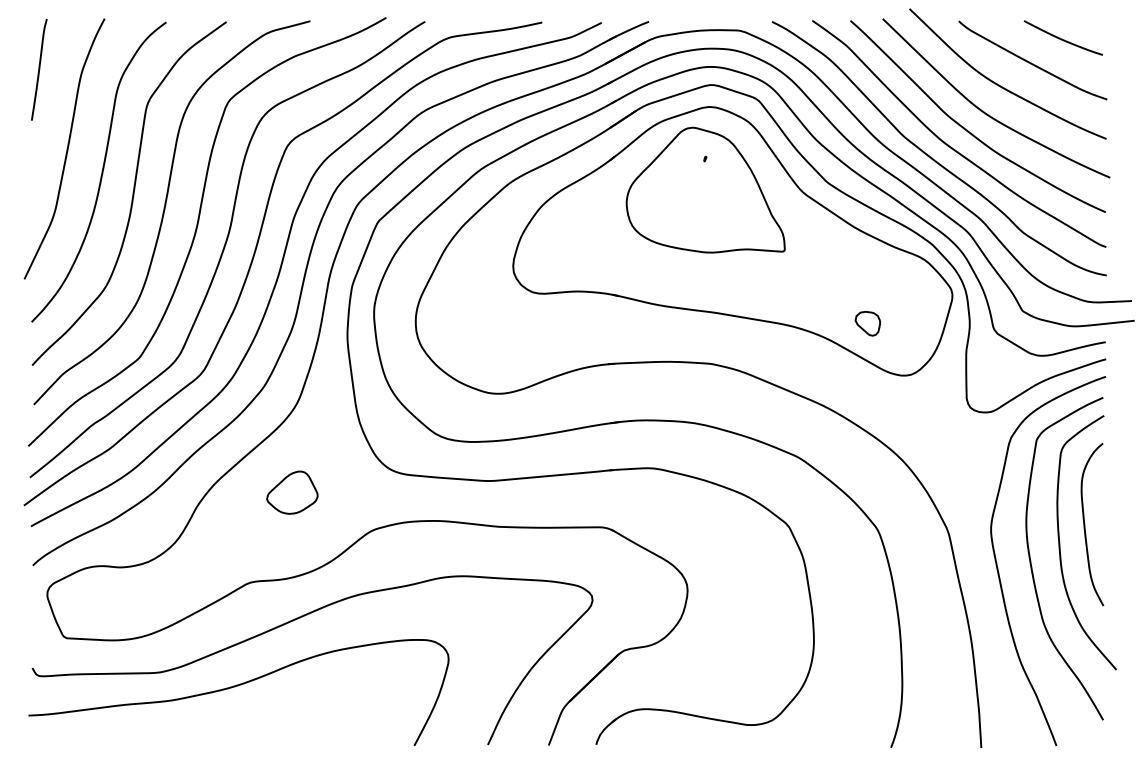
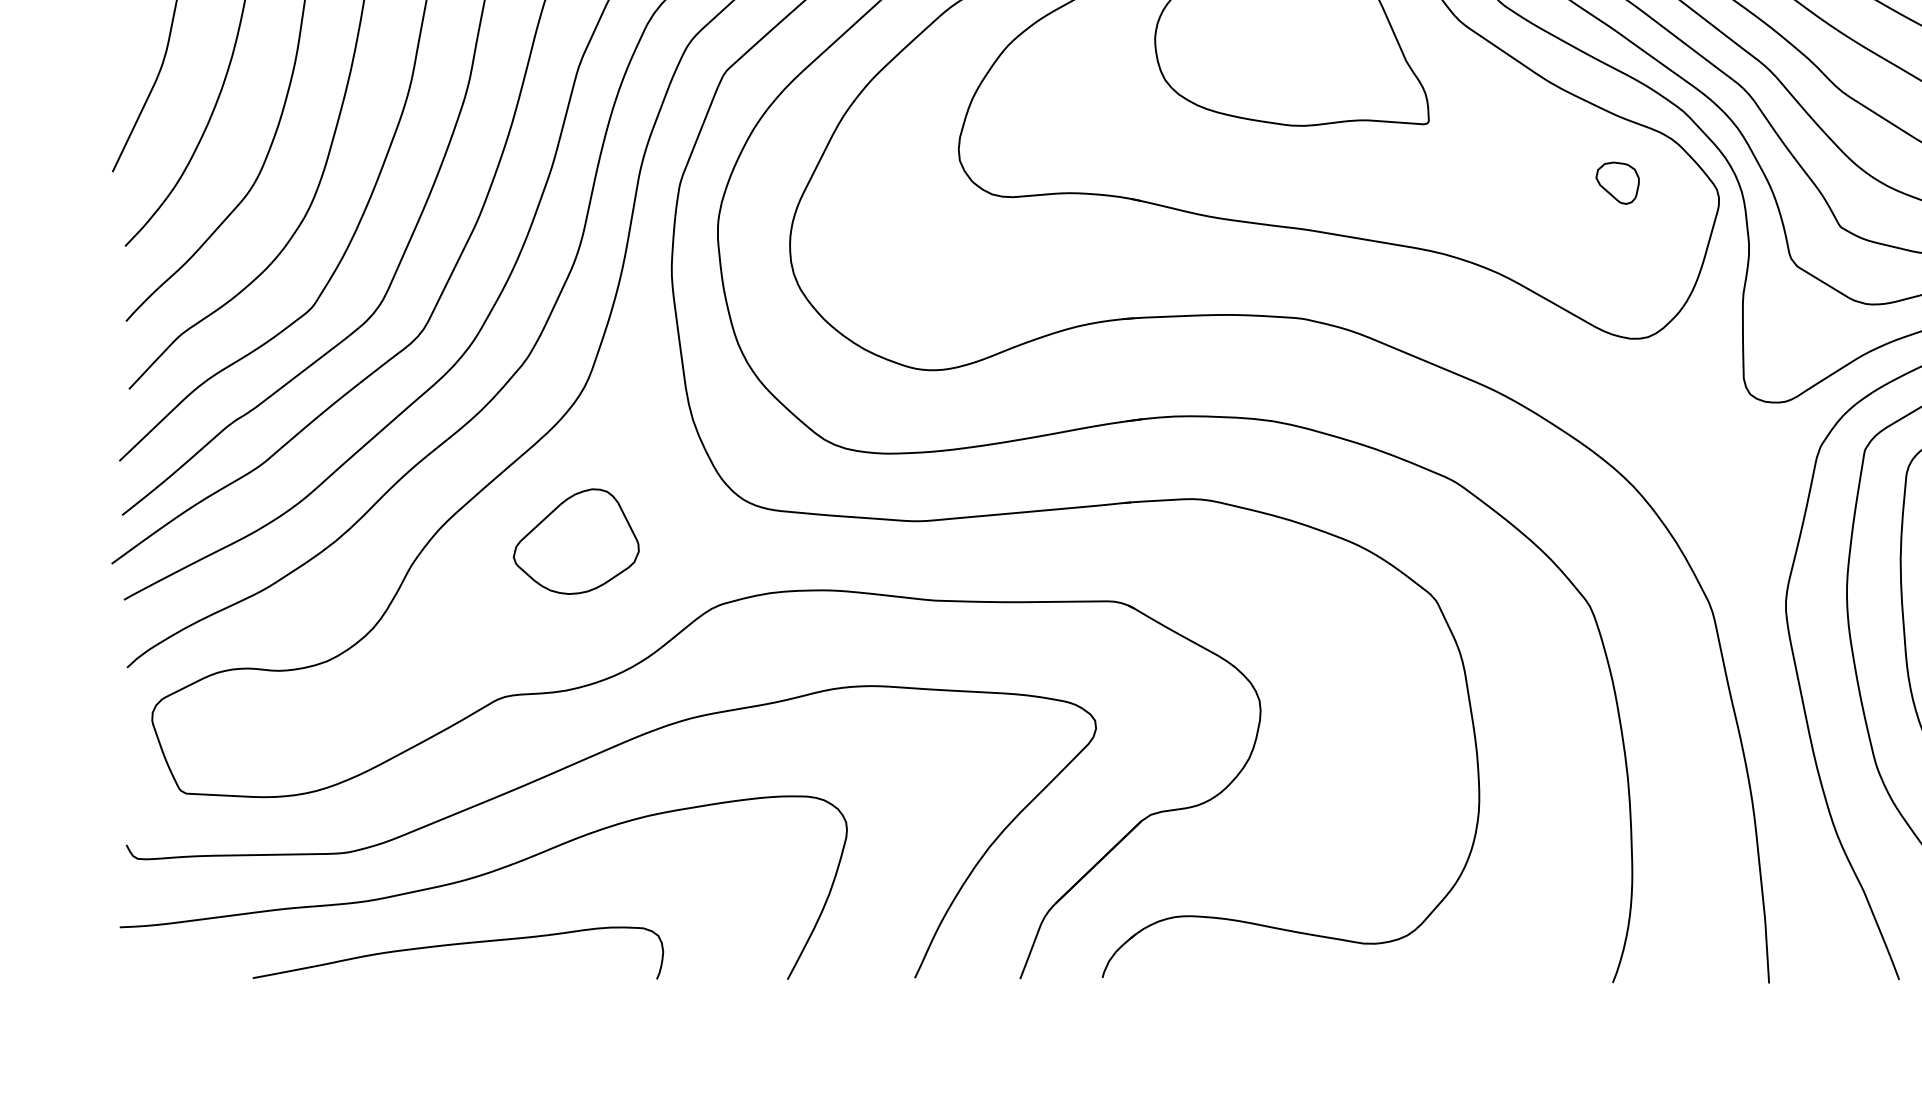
part: (867, 323) -> (1617, 182), moved
part: (292, 492) -> (576, 541), size x1.43
curve: (224, 726) -> (458, 946), added

